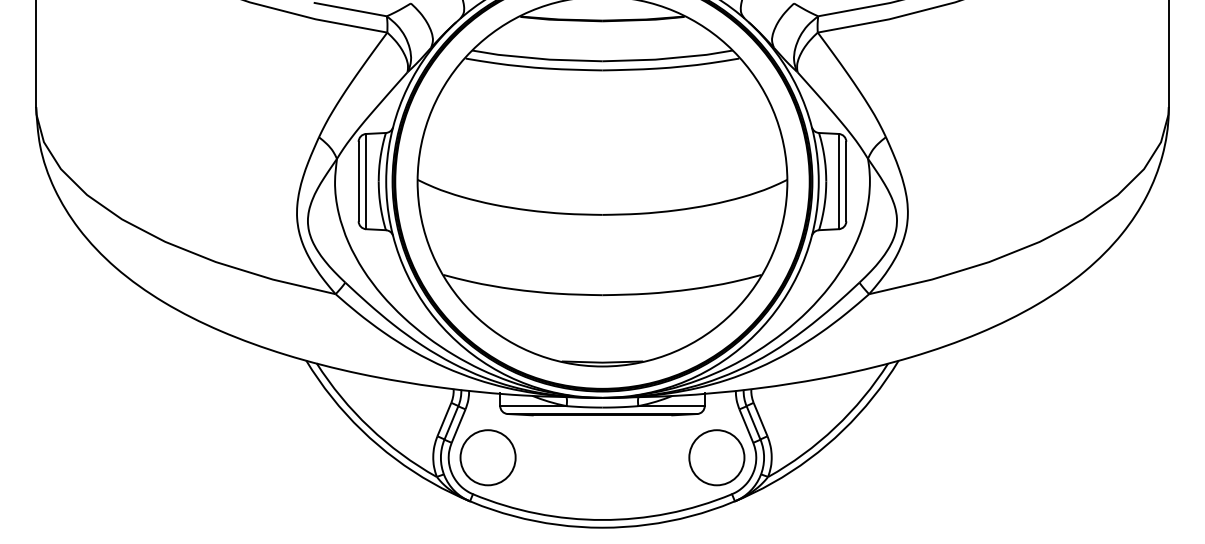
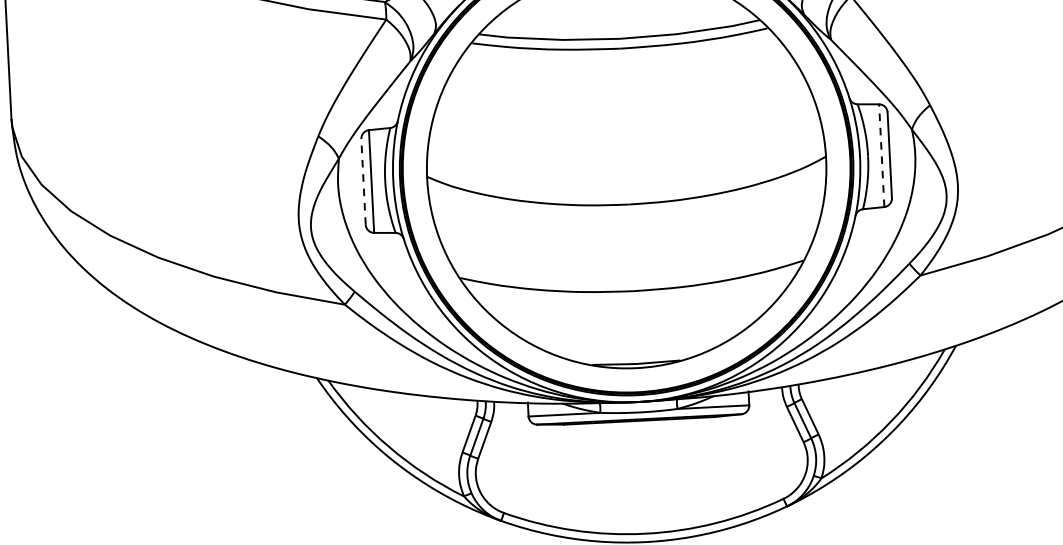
line: (358, 181) -> (363, 181), solid -> dashed
line: (838, 181) -> (881, 155), solid -> dashed
circle: (487, 457) -> (517, 472), removed
circle: (716, 457) -> (764, 460), removed

